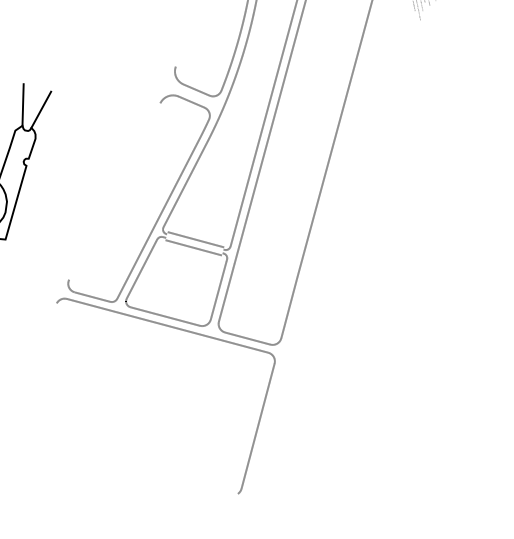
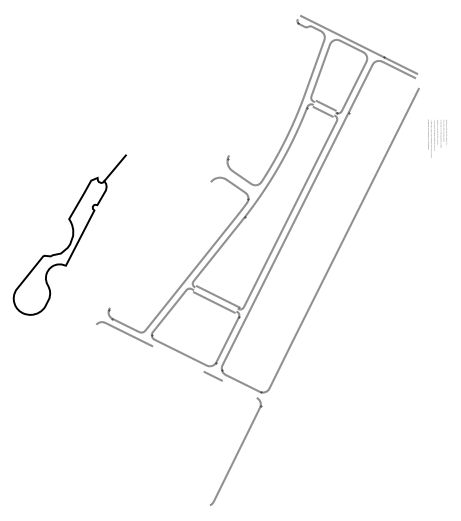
line: (23, 104) -> (101, 161), removed
line: (164, 324) -> (178, 358), removed
line: (245, 346) -> (239, 389), removed

